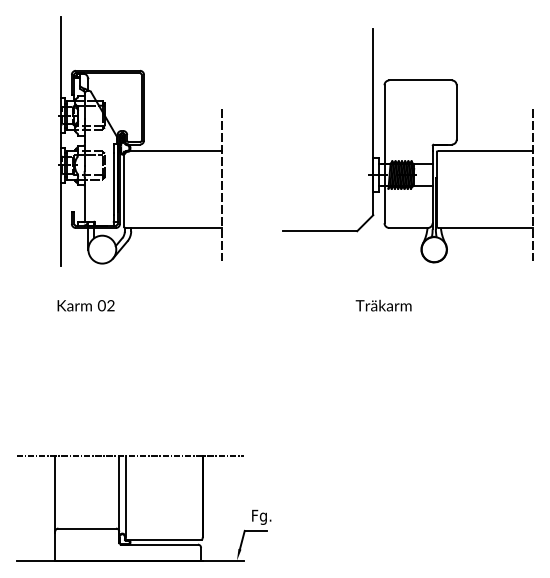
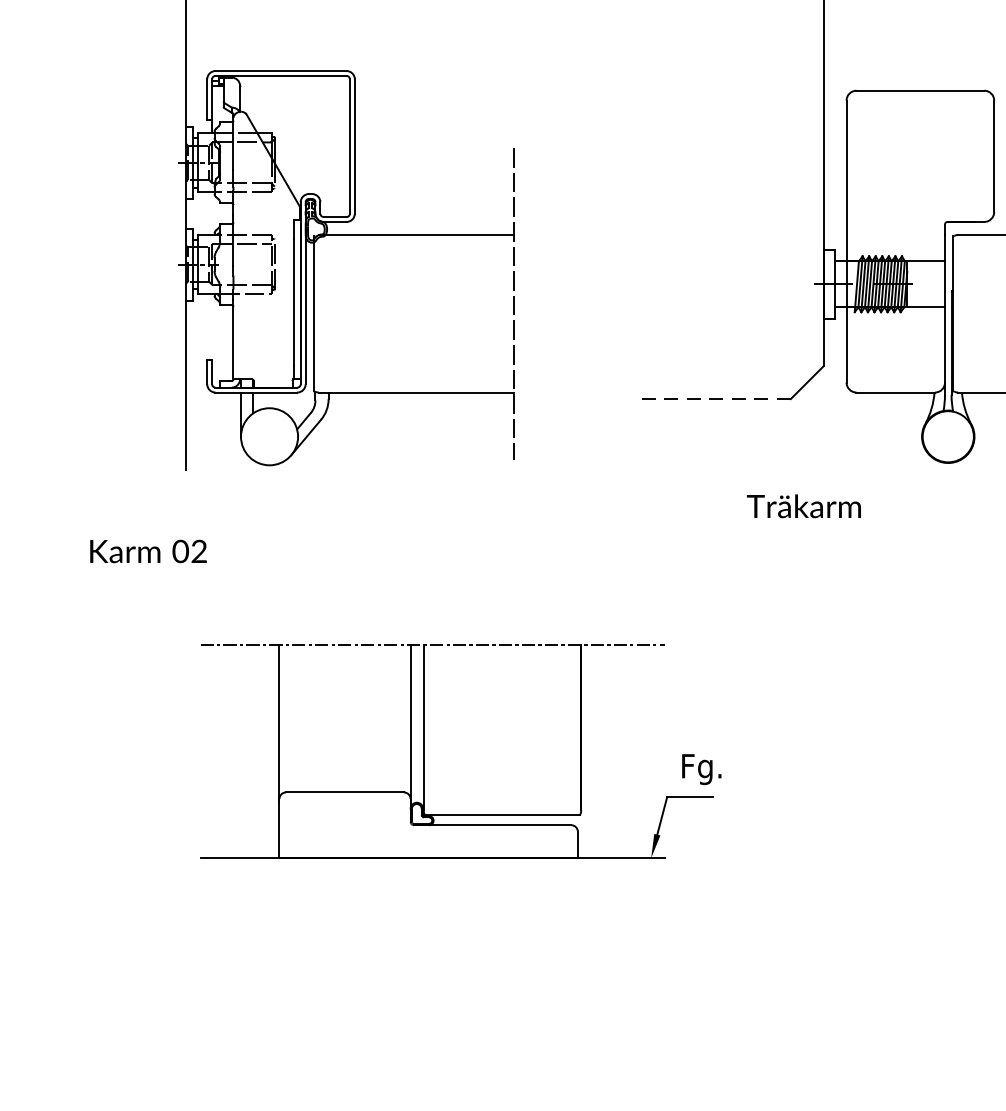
line: (320, 231) -> (715, 399), solid -> dashed
text: (85, 305) -> (147, 550), moved
text: (383, 305) -> (803, 505), moved
part: (126, 508) -> (425, 751), moved

